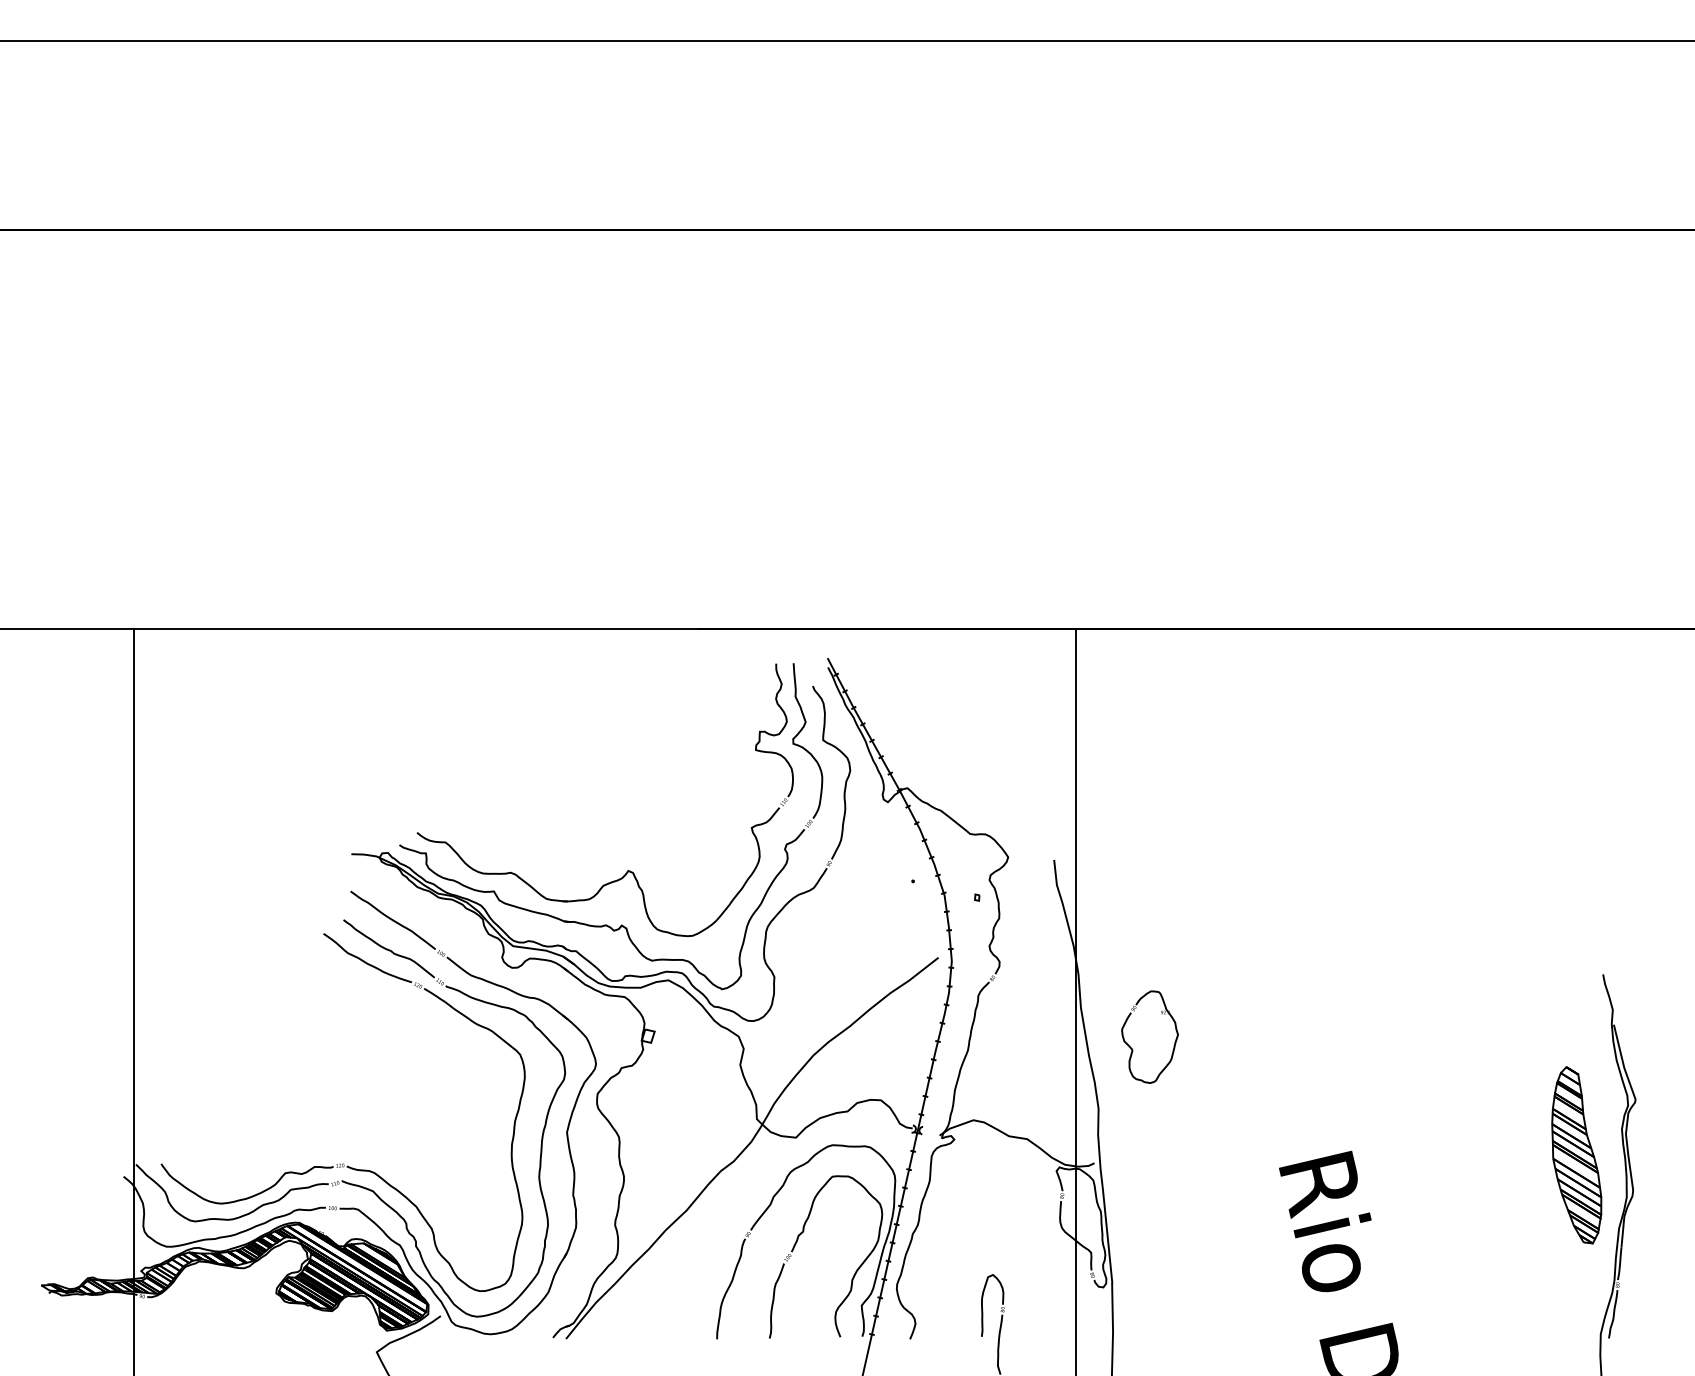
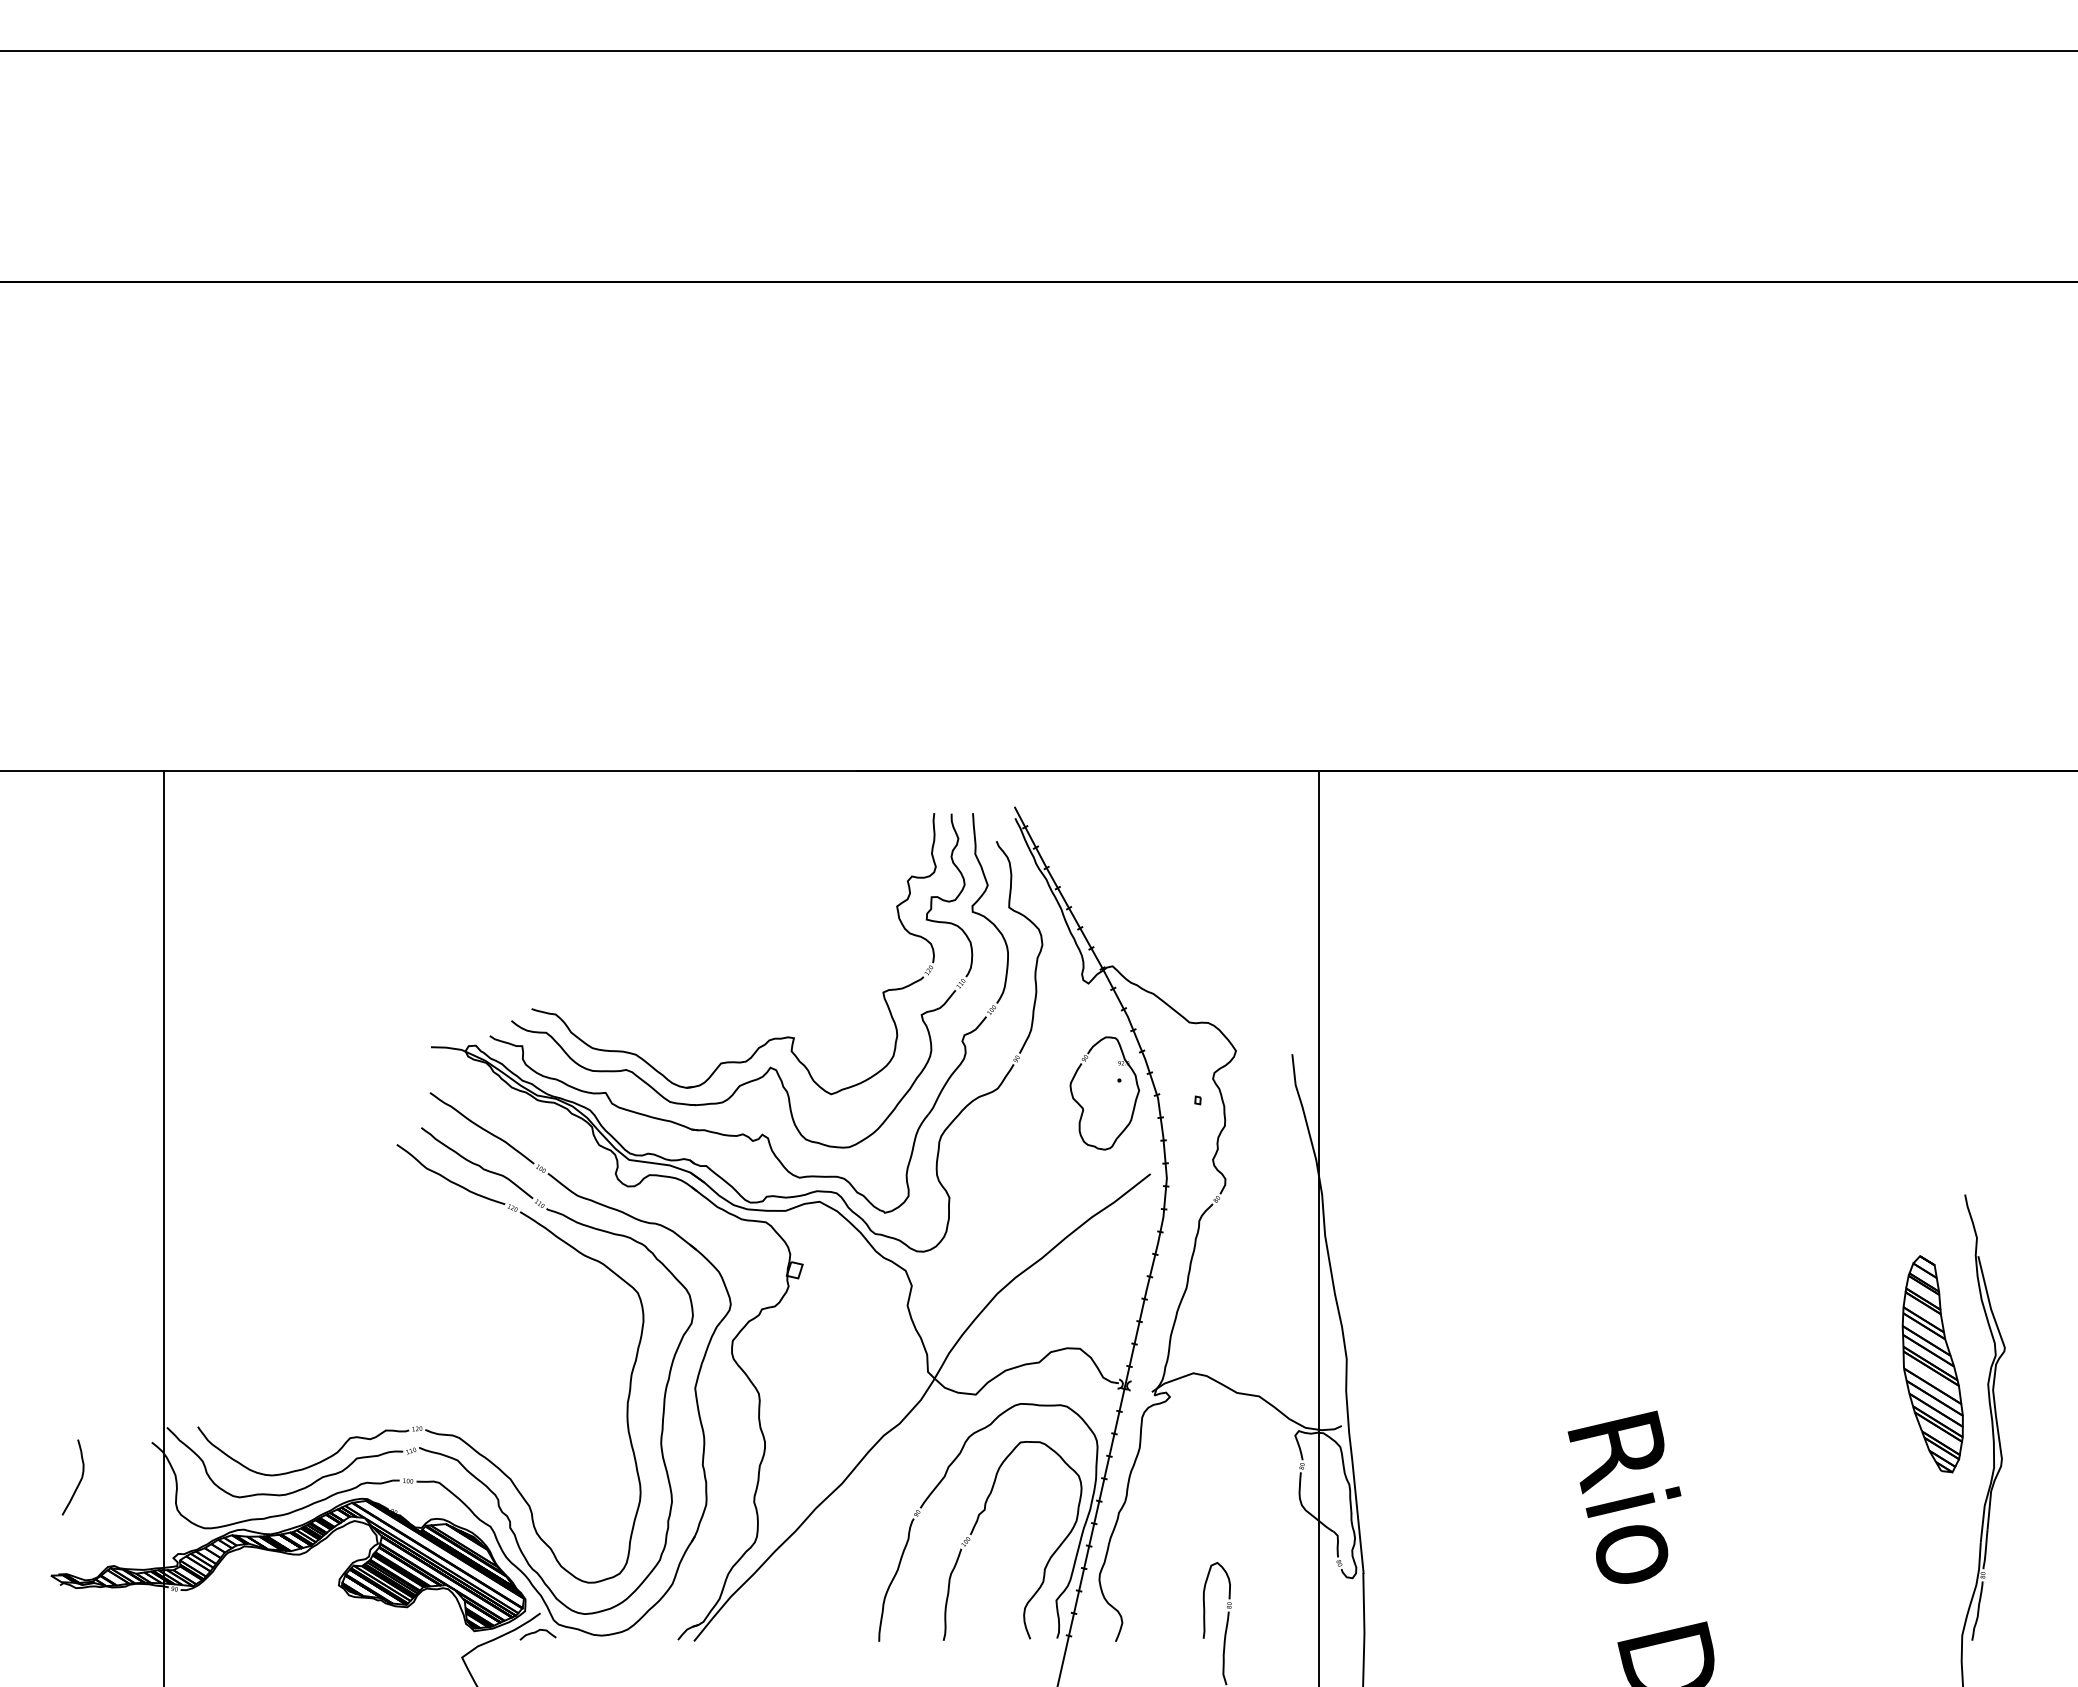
part: (626, 847) -> (768, 1039), added
part: (1132, 1048) -> (1083, 1107), moved
part: (1576, 1155) -> (1932, 1364), moved
curve: (64, 1207) -> (79, 1480), added
curve: (438, 1331) -> (537, 1632), added

